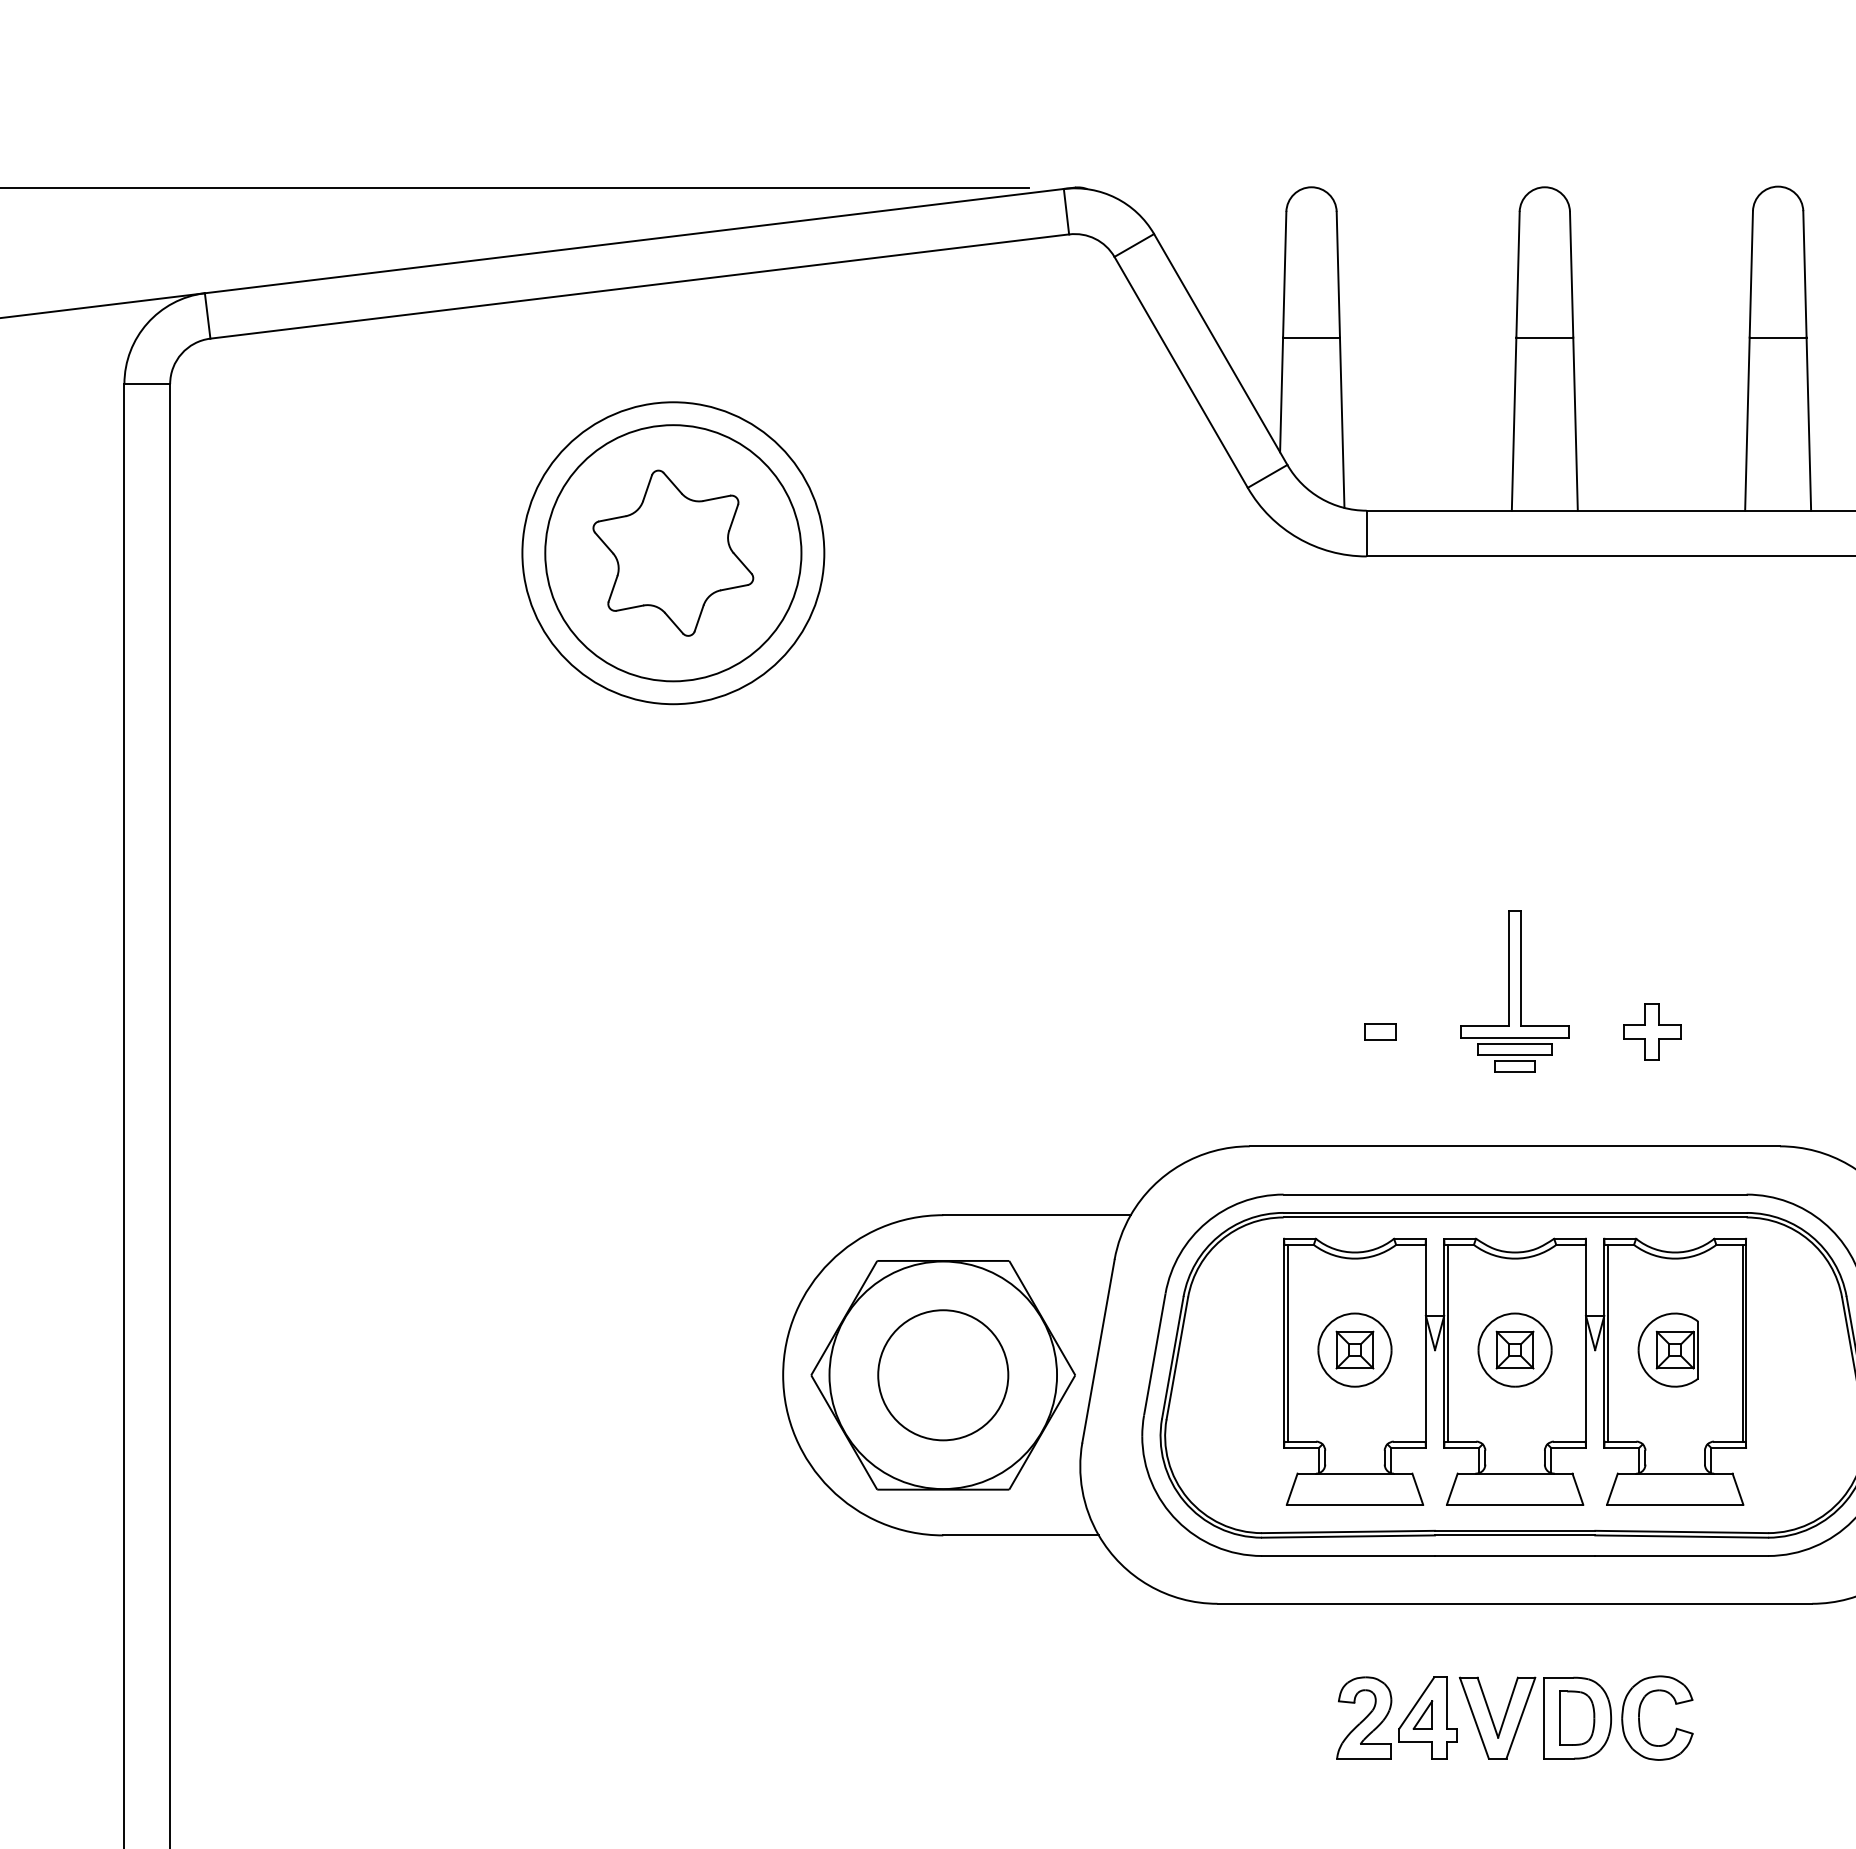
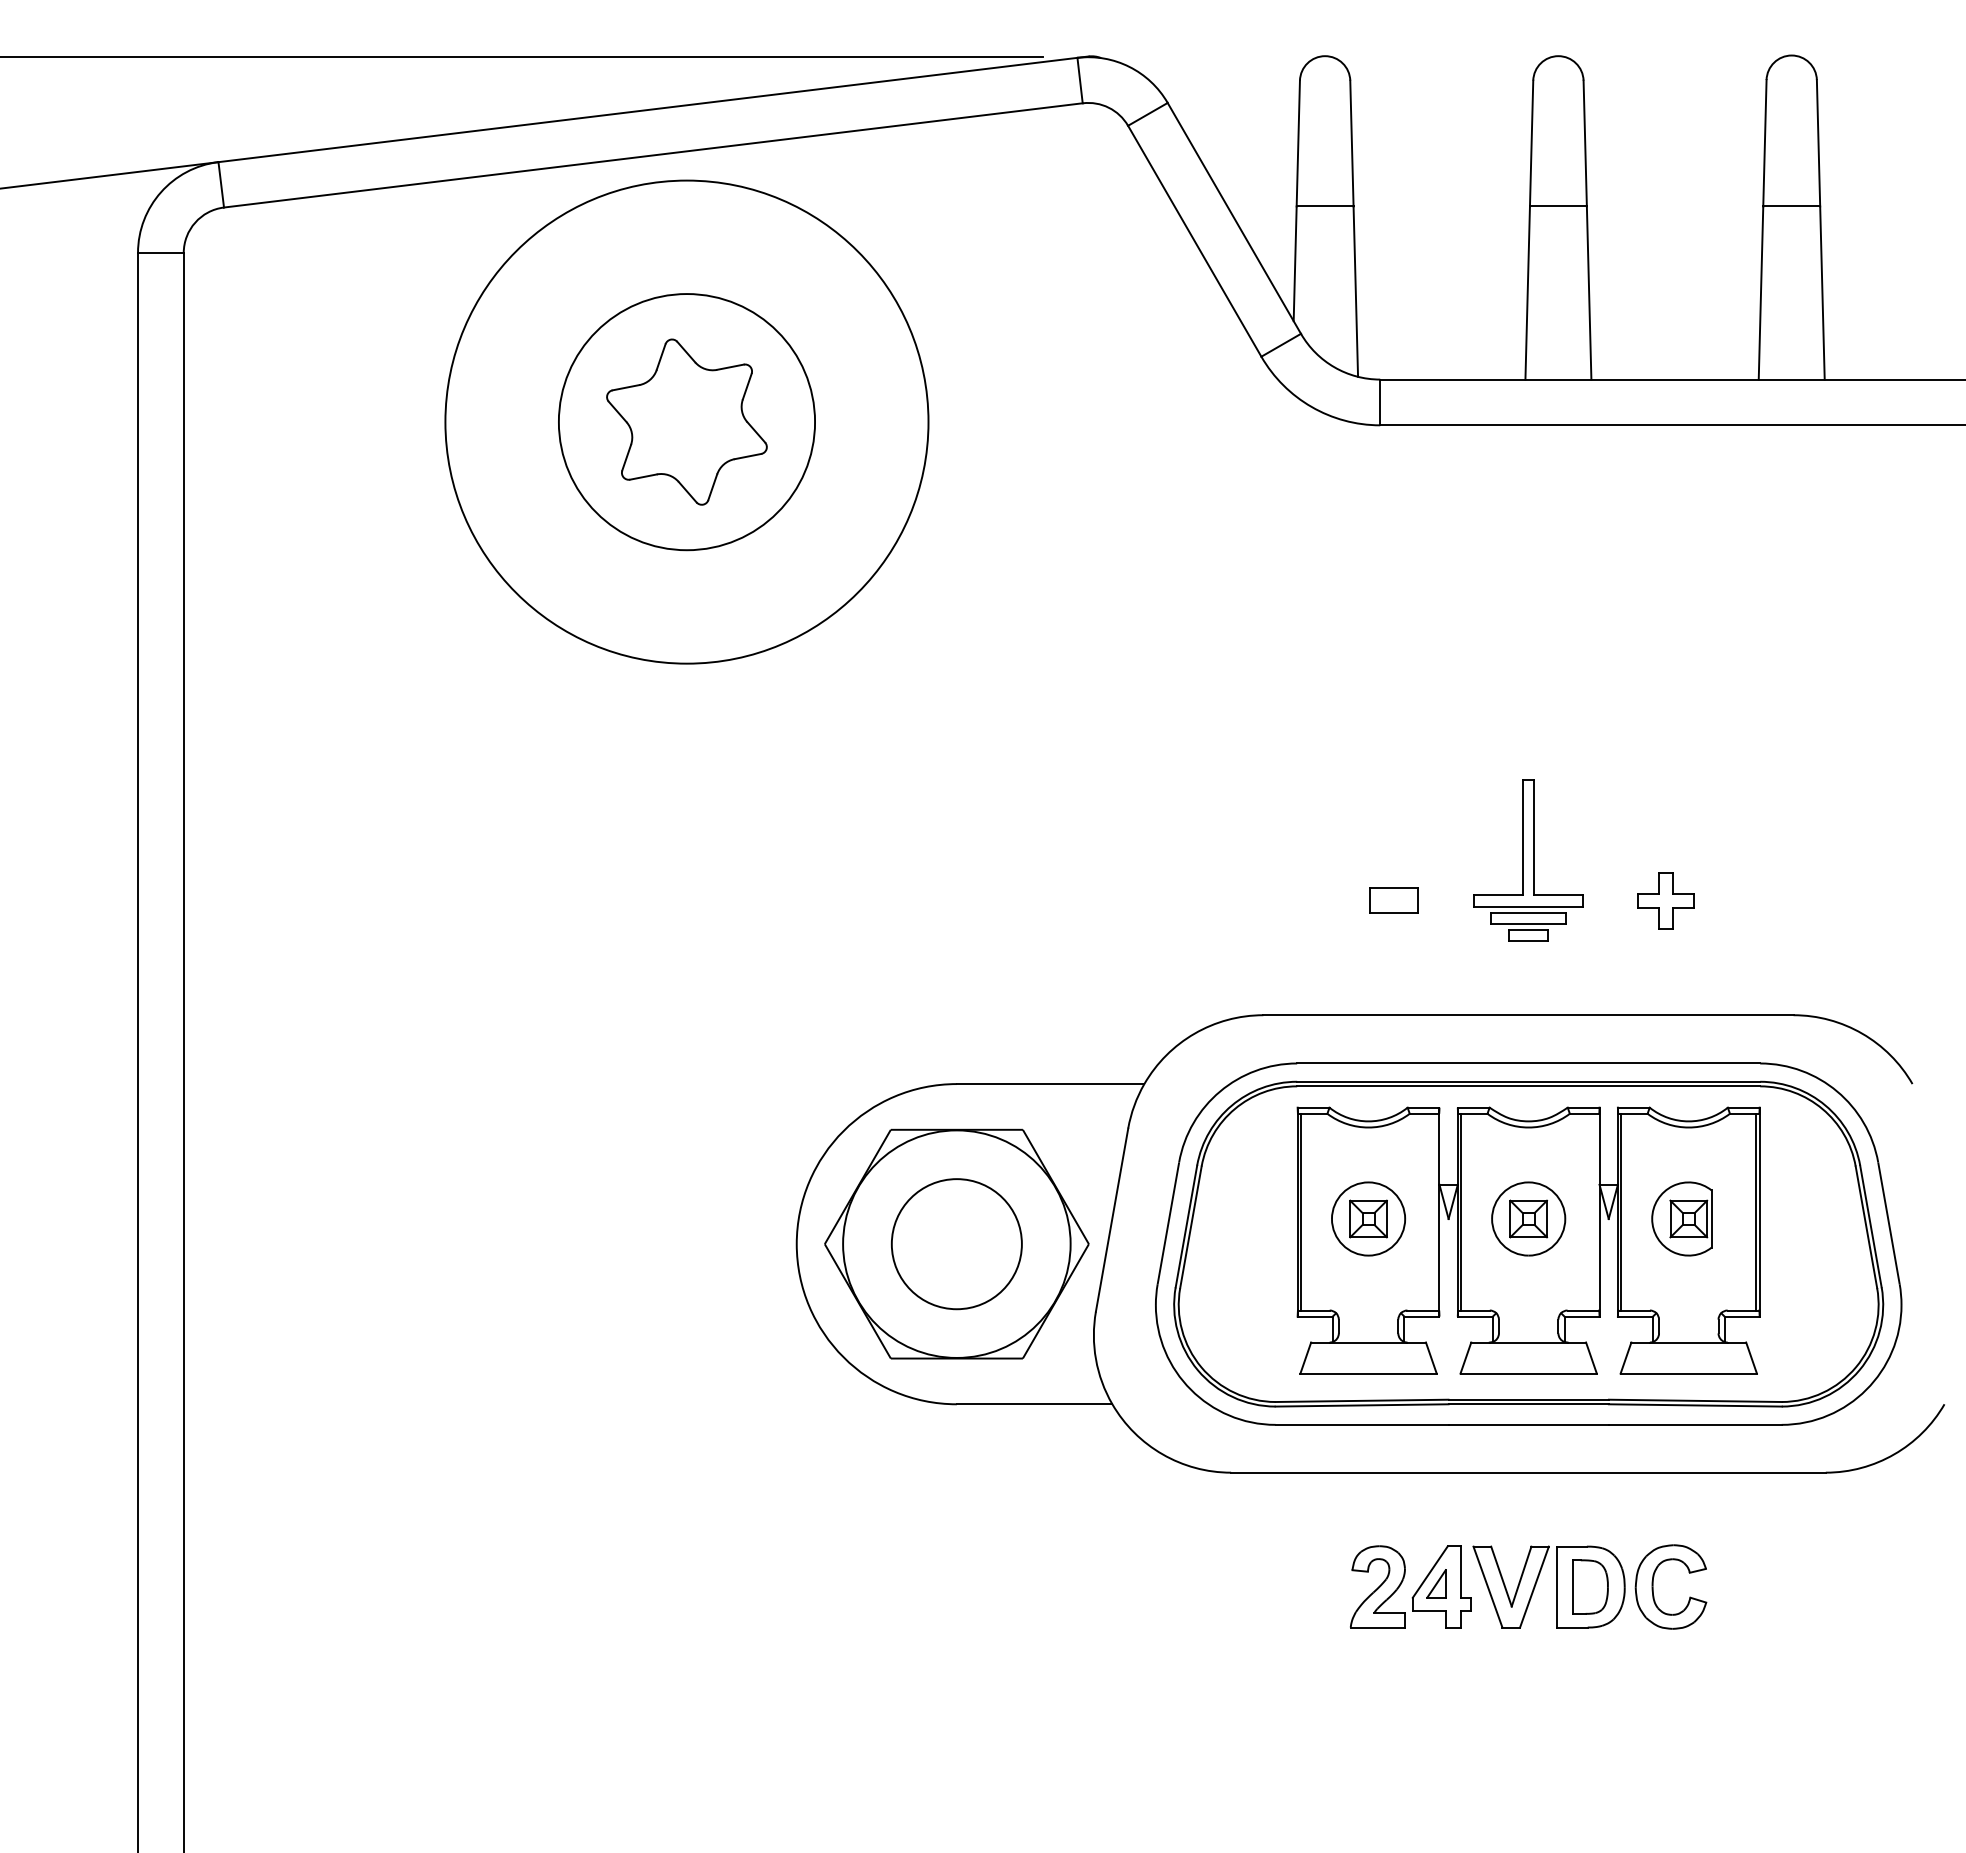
circle: (672, 553) -> (686, 422), size x1.6
part: (1379, 1031) -> (1393, 900), size x1.6

